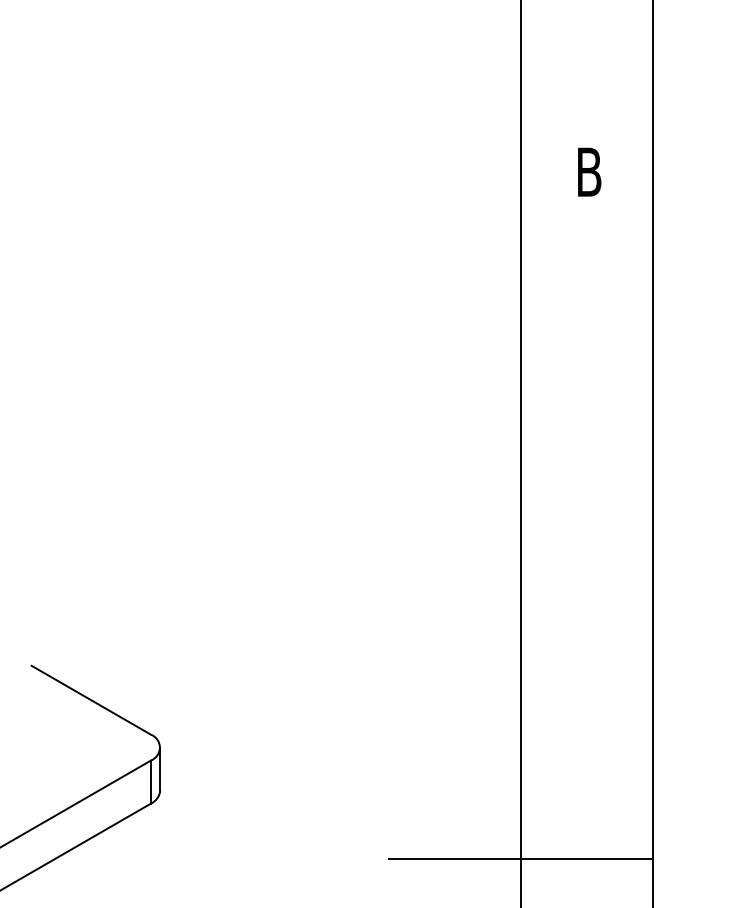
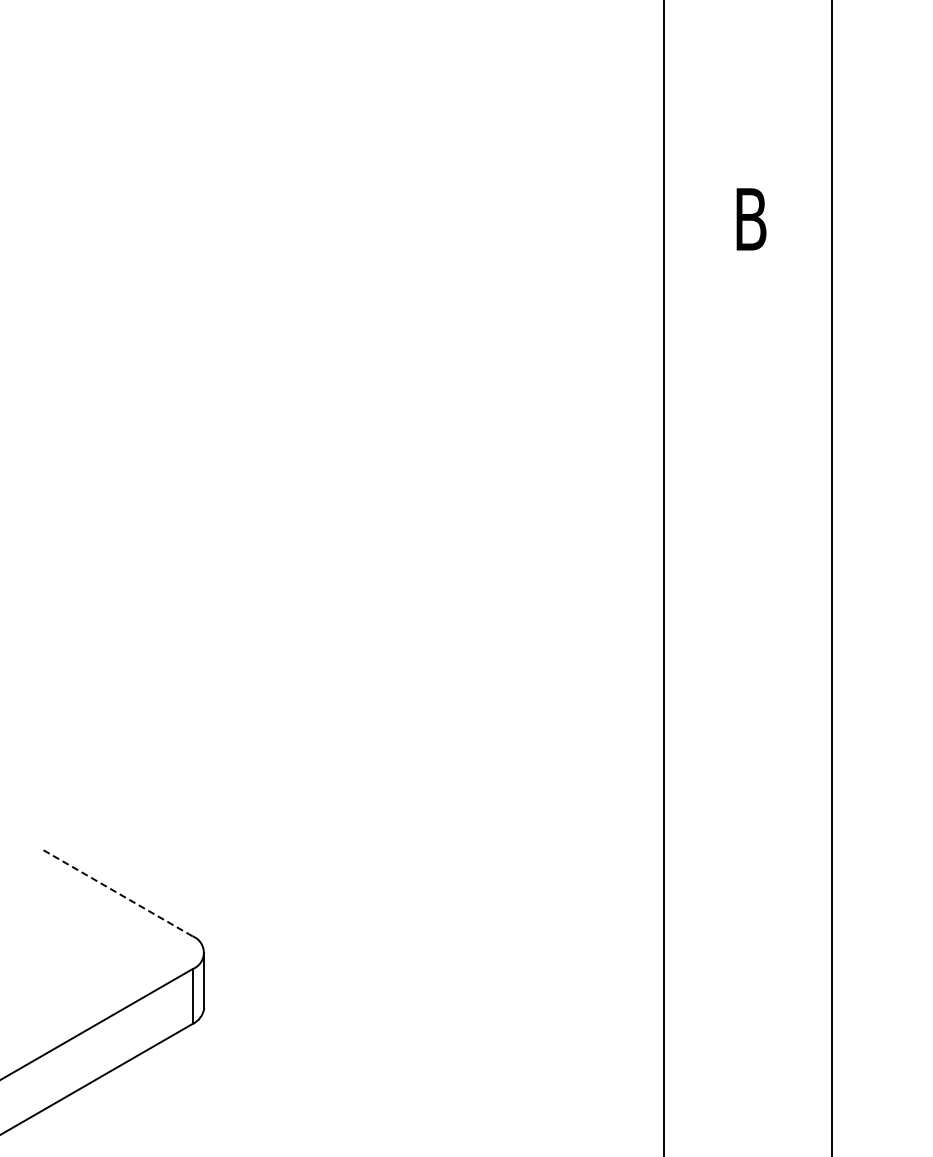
line: (91, 700) -> (116, 892), solid -> dashed
line: (520, 859) -> (663, 1095), removed

